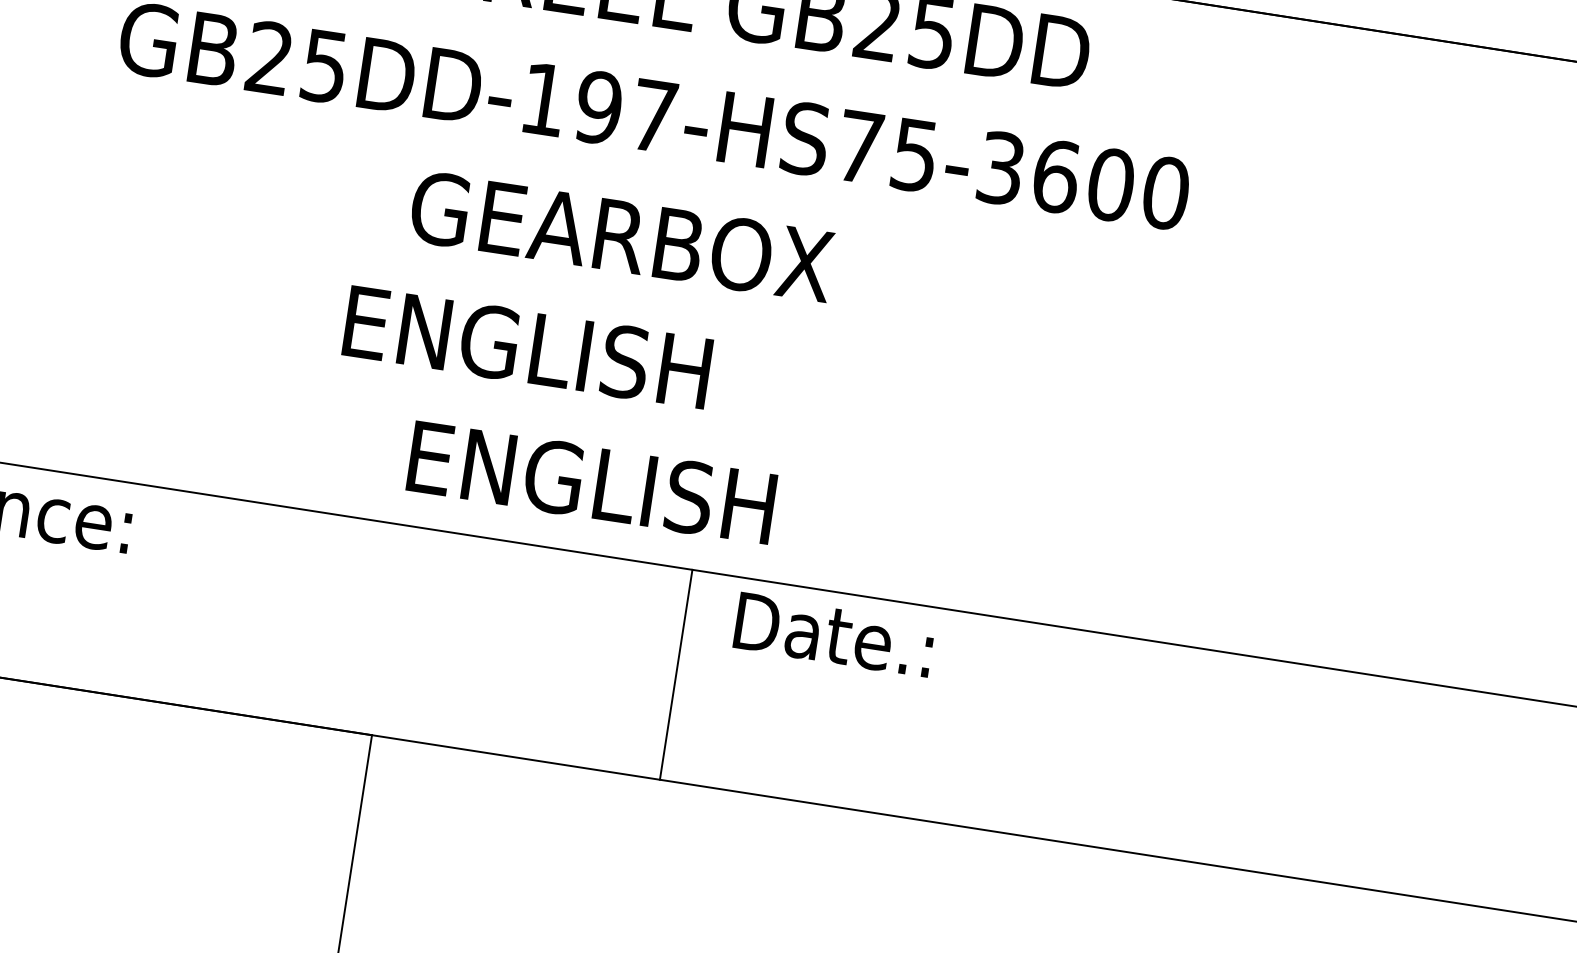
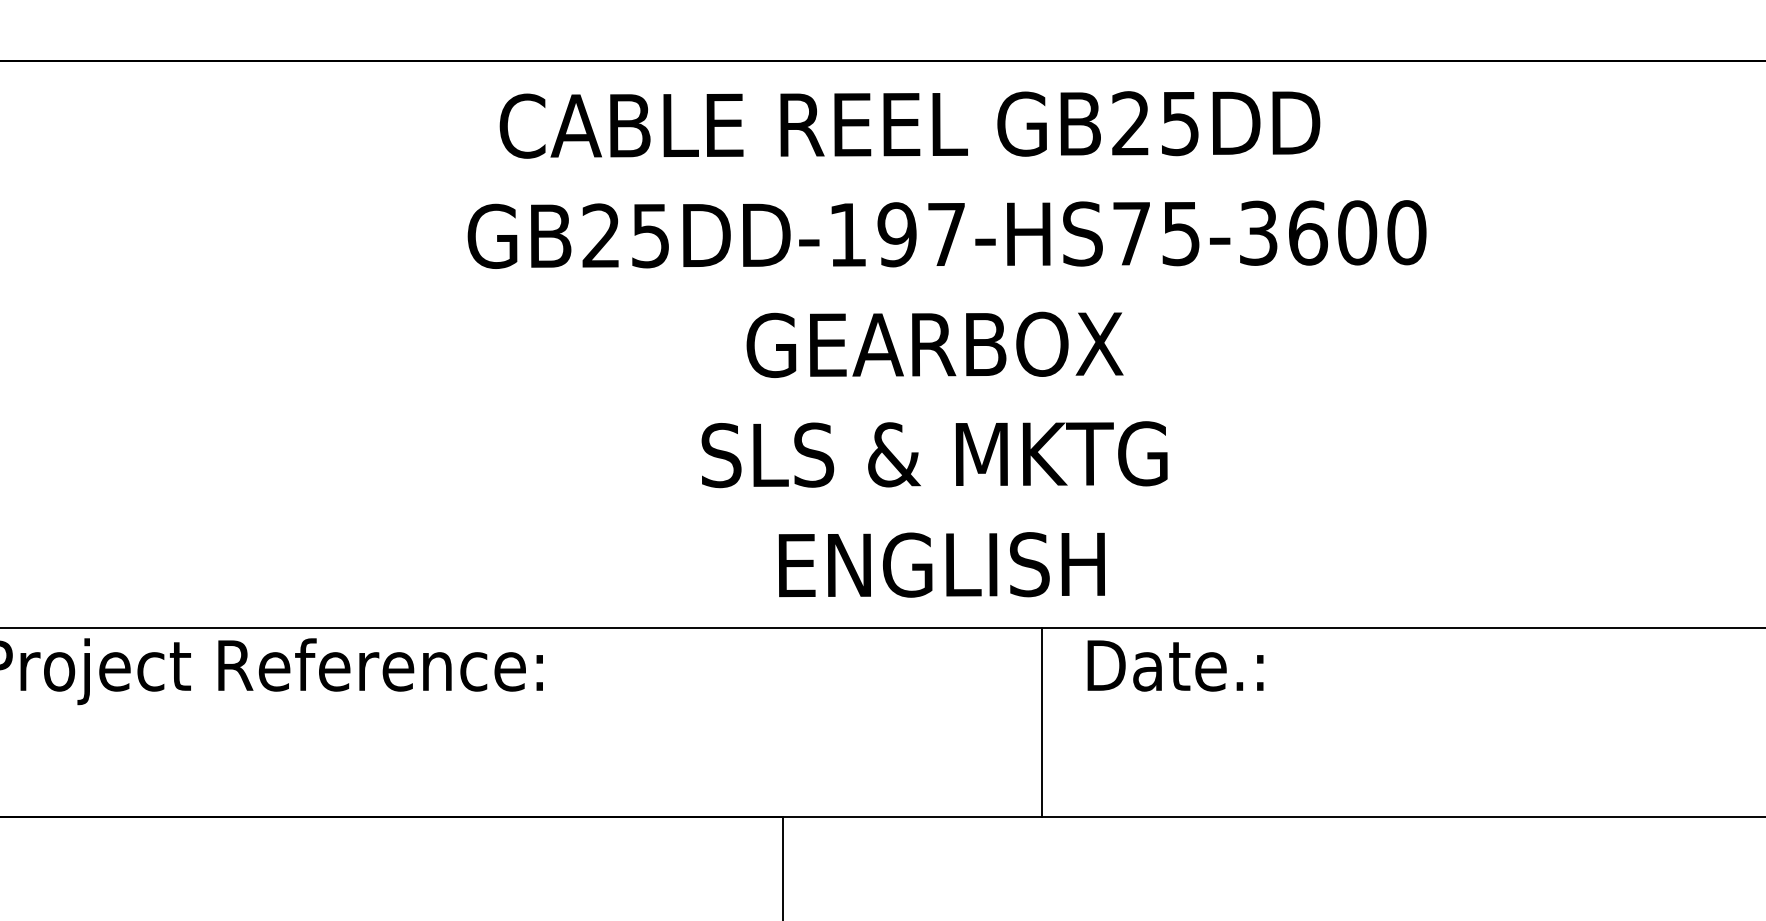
text: (602, 358) -> (934, 454), ENGLISH -> SLS & MKTG

